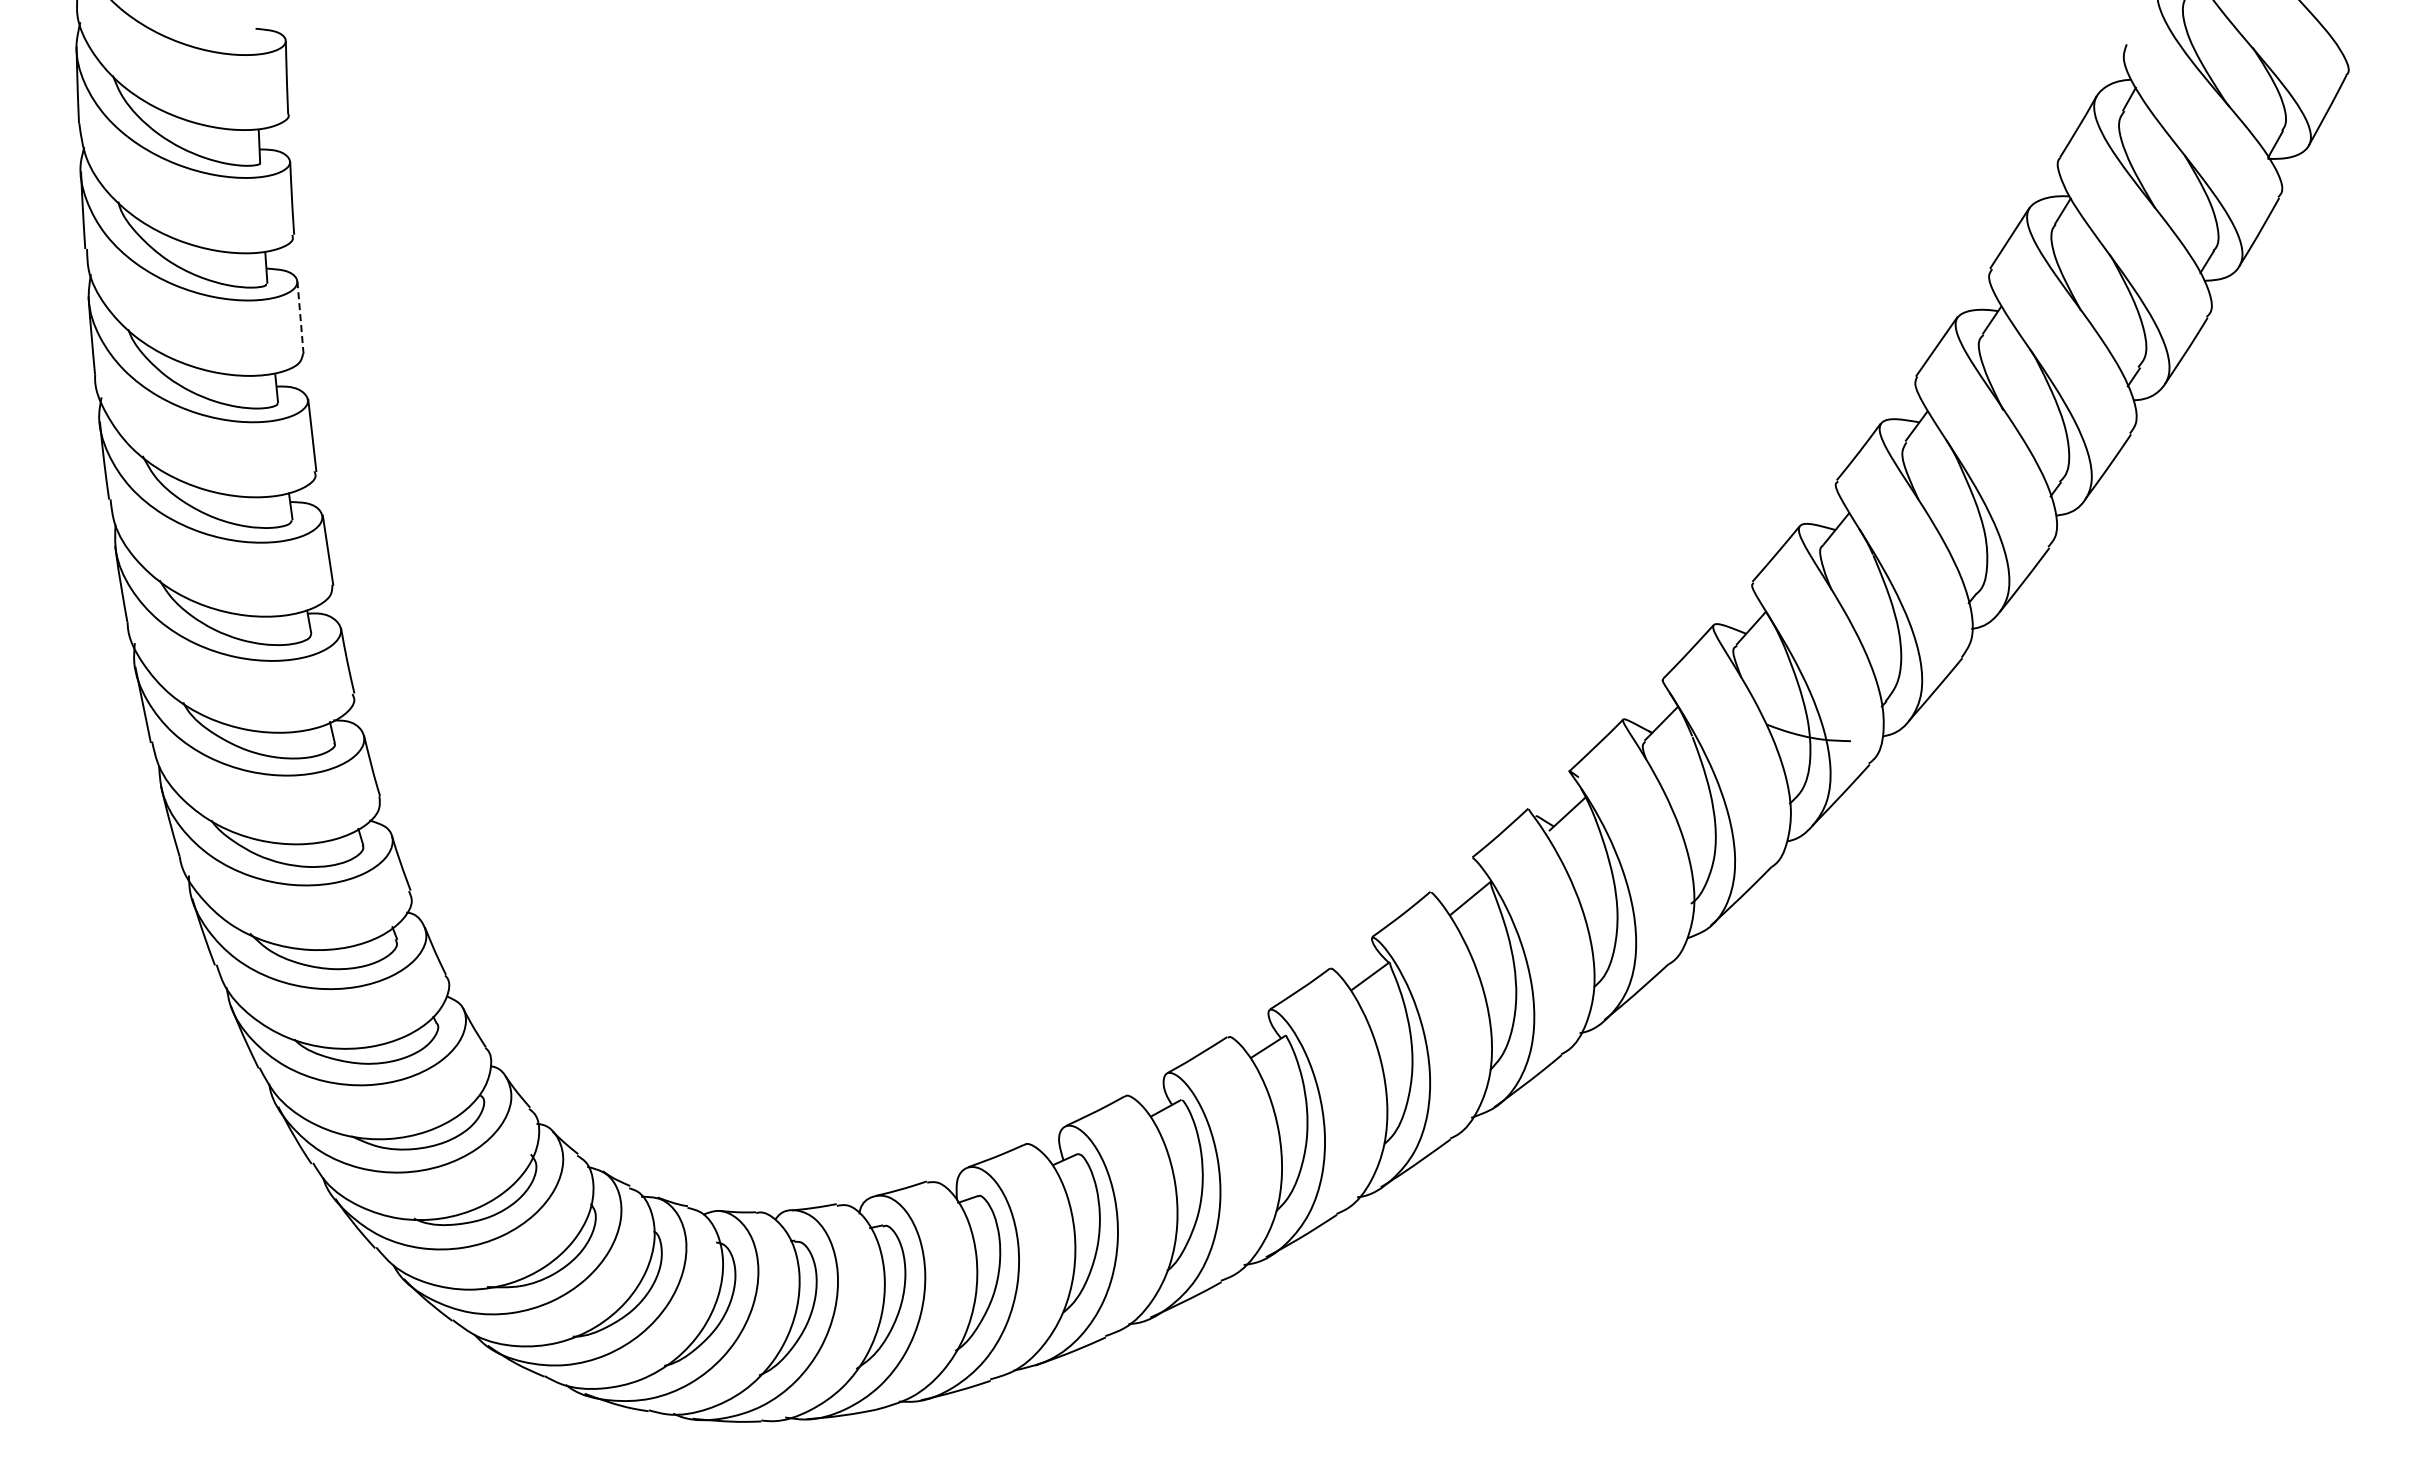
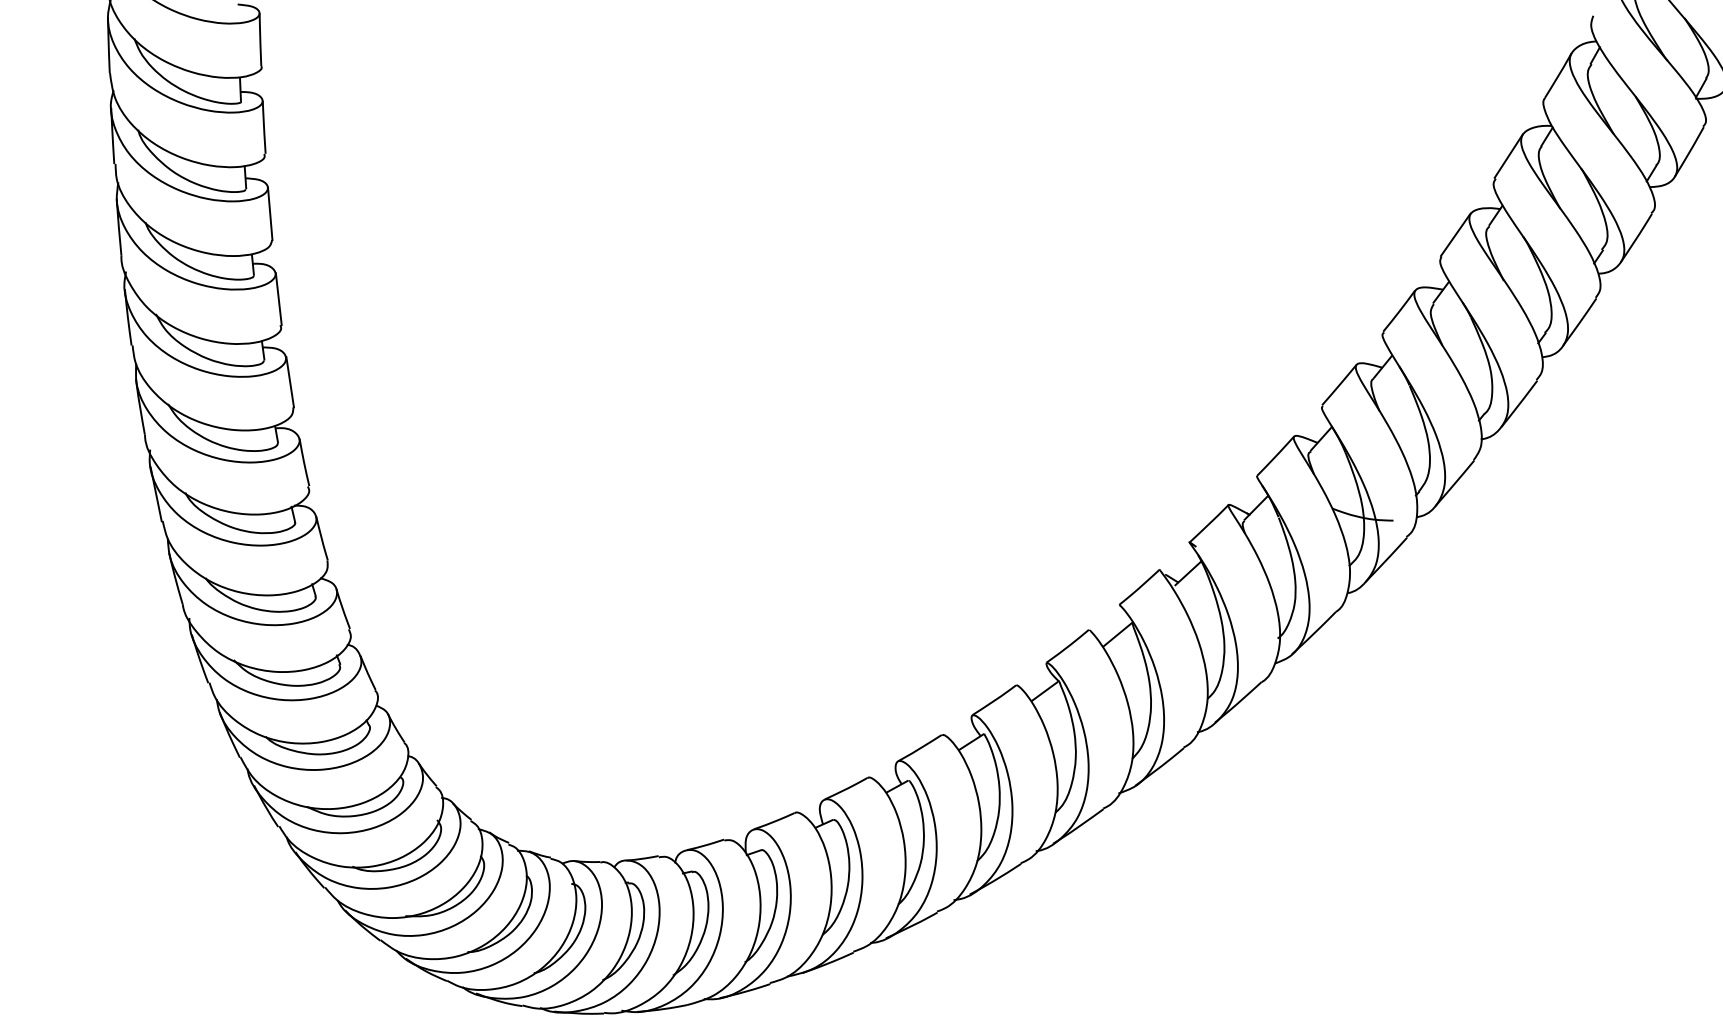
line: (300, 317) -> (270, 213), dashed -> solid

